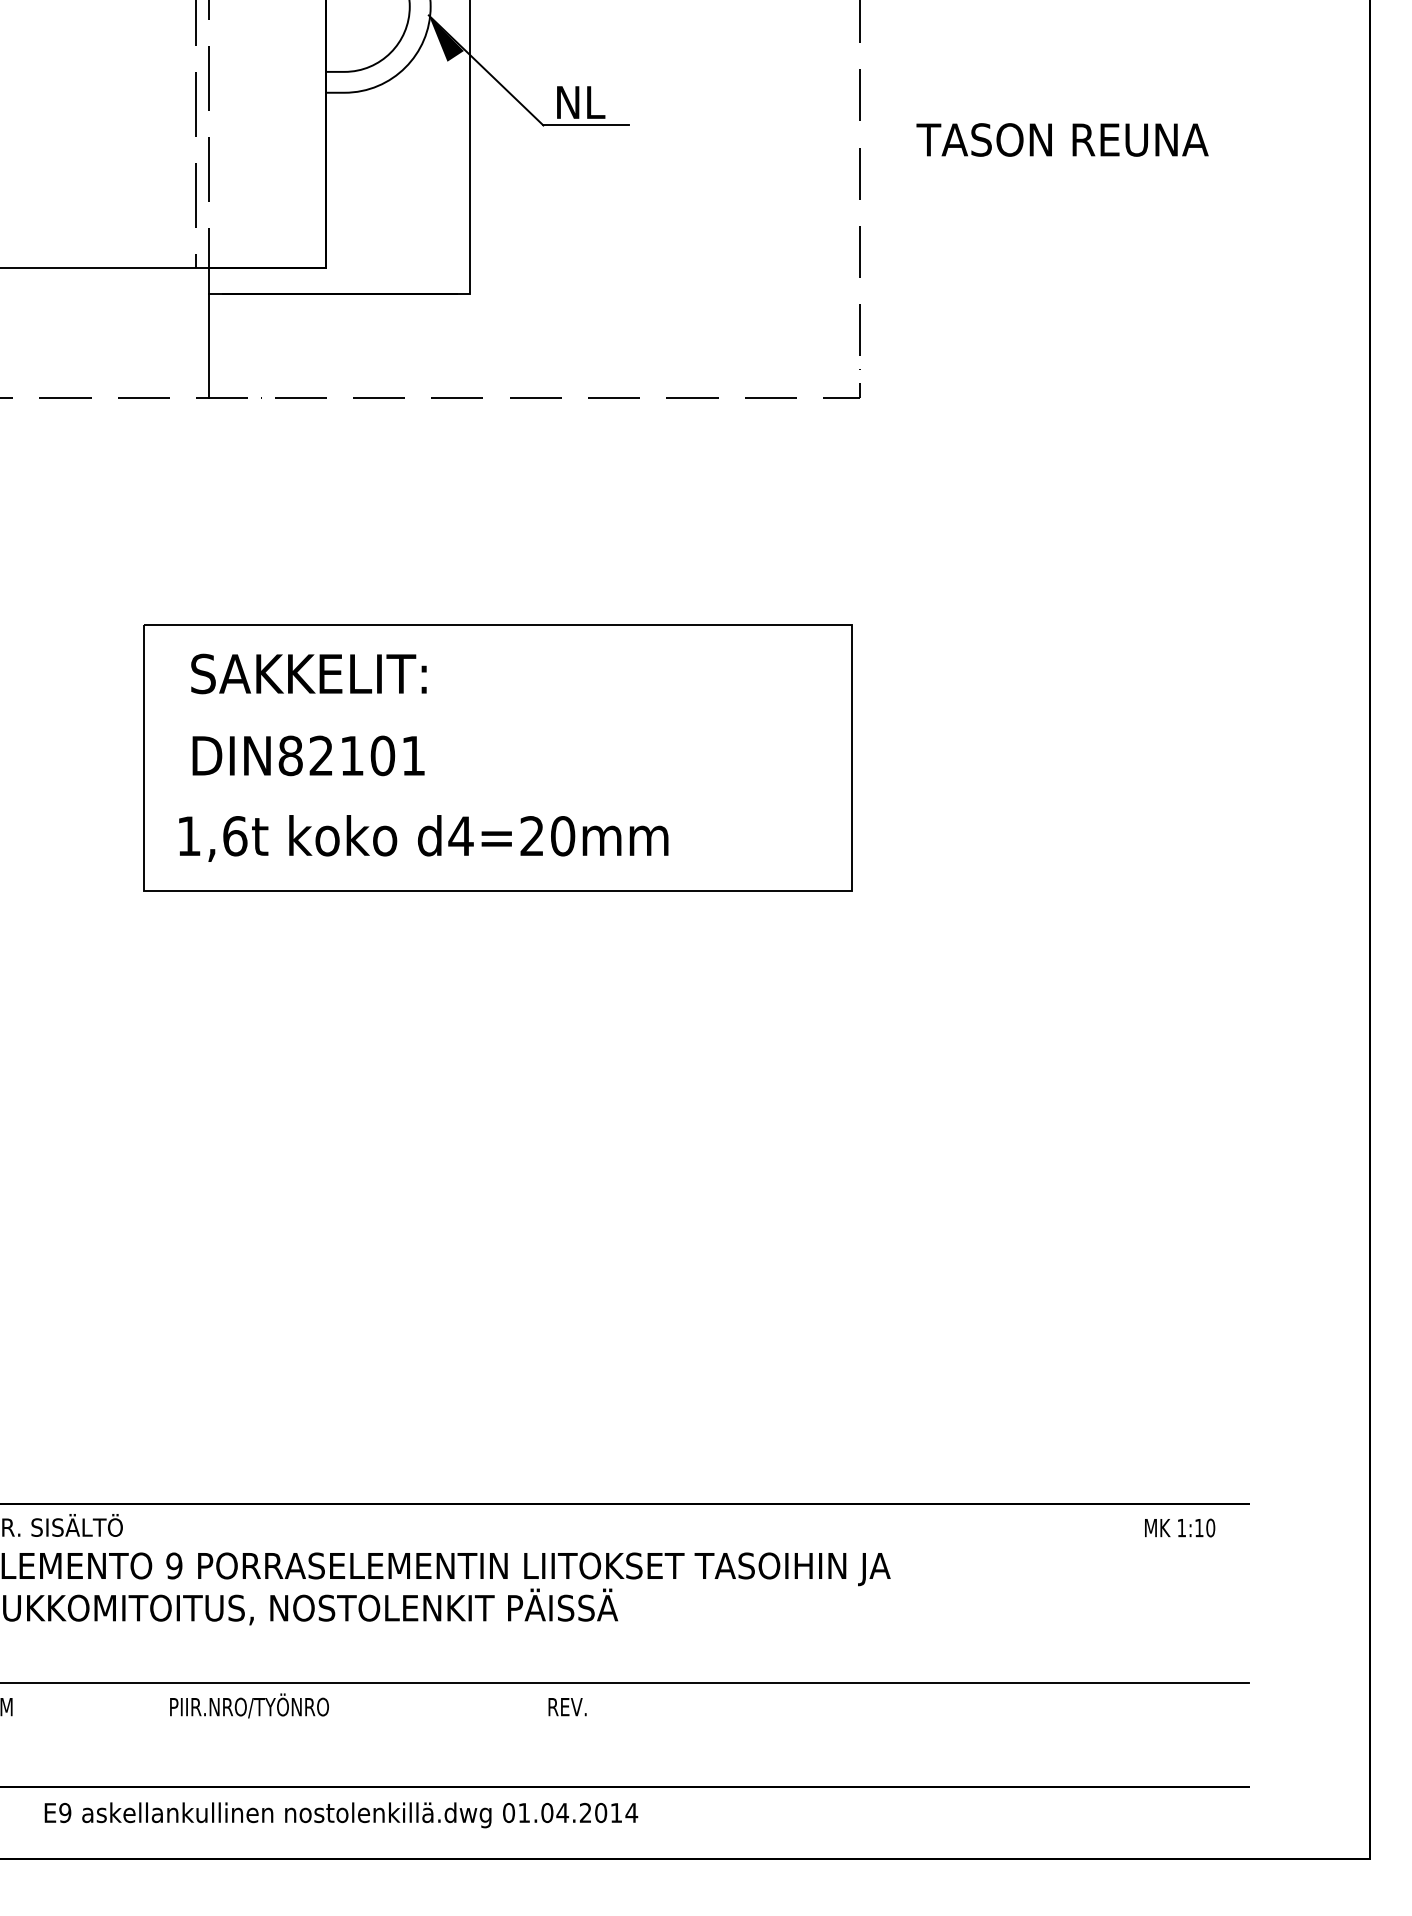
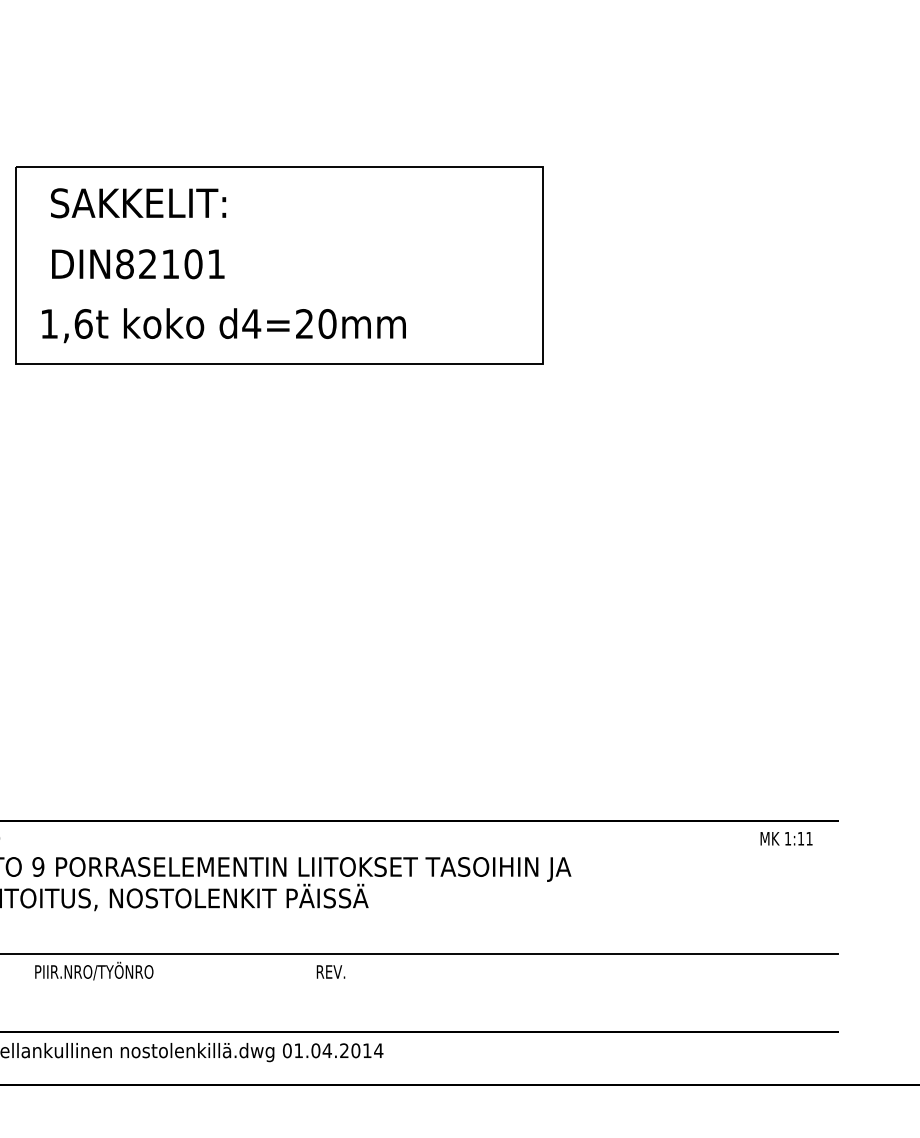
text: (1210, 1527) -> (809, 838), 1:10 -> 1:11

